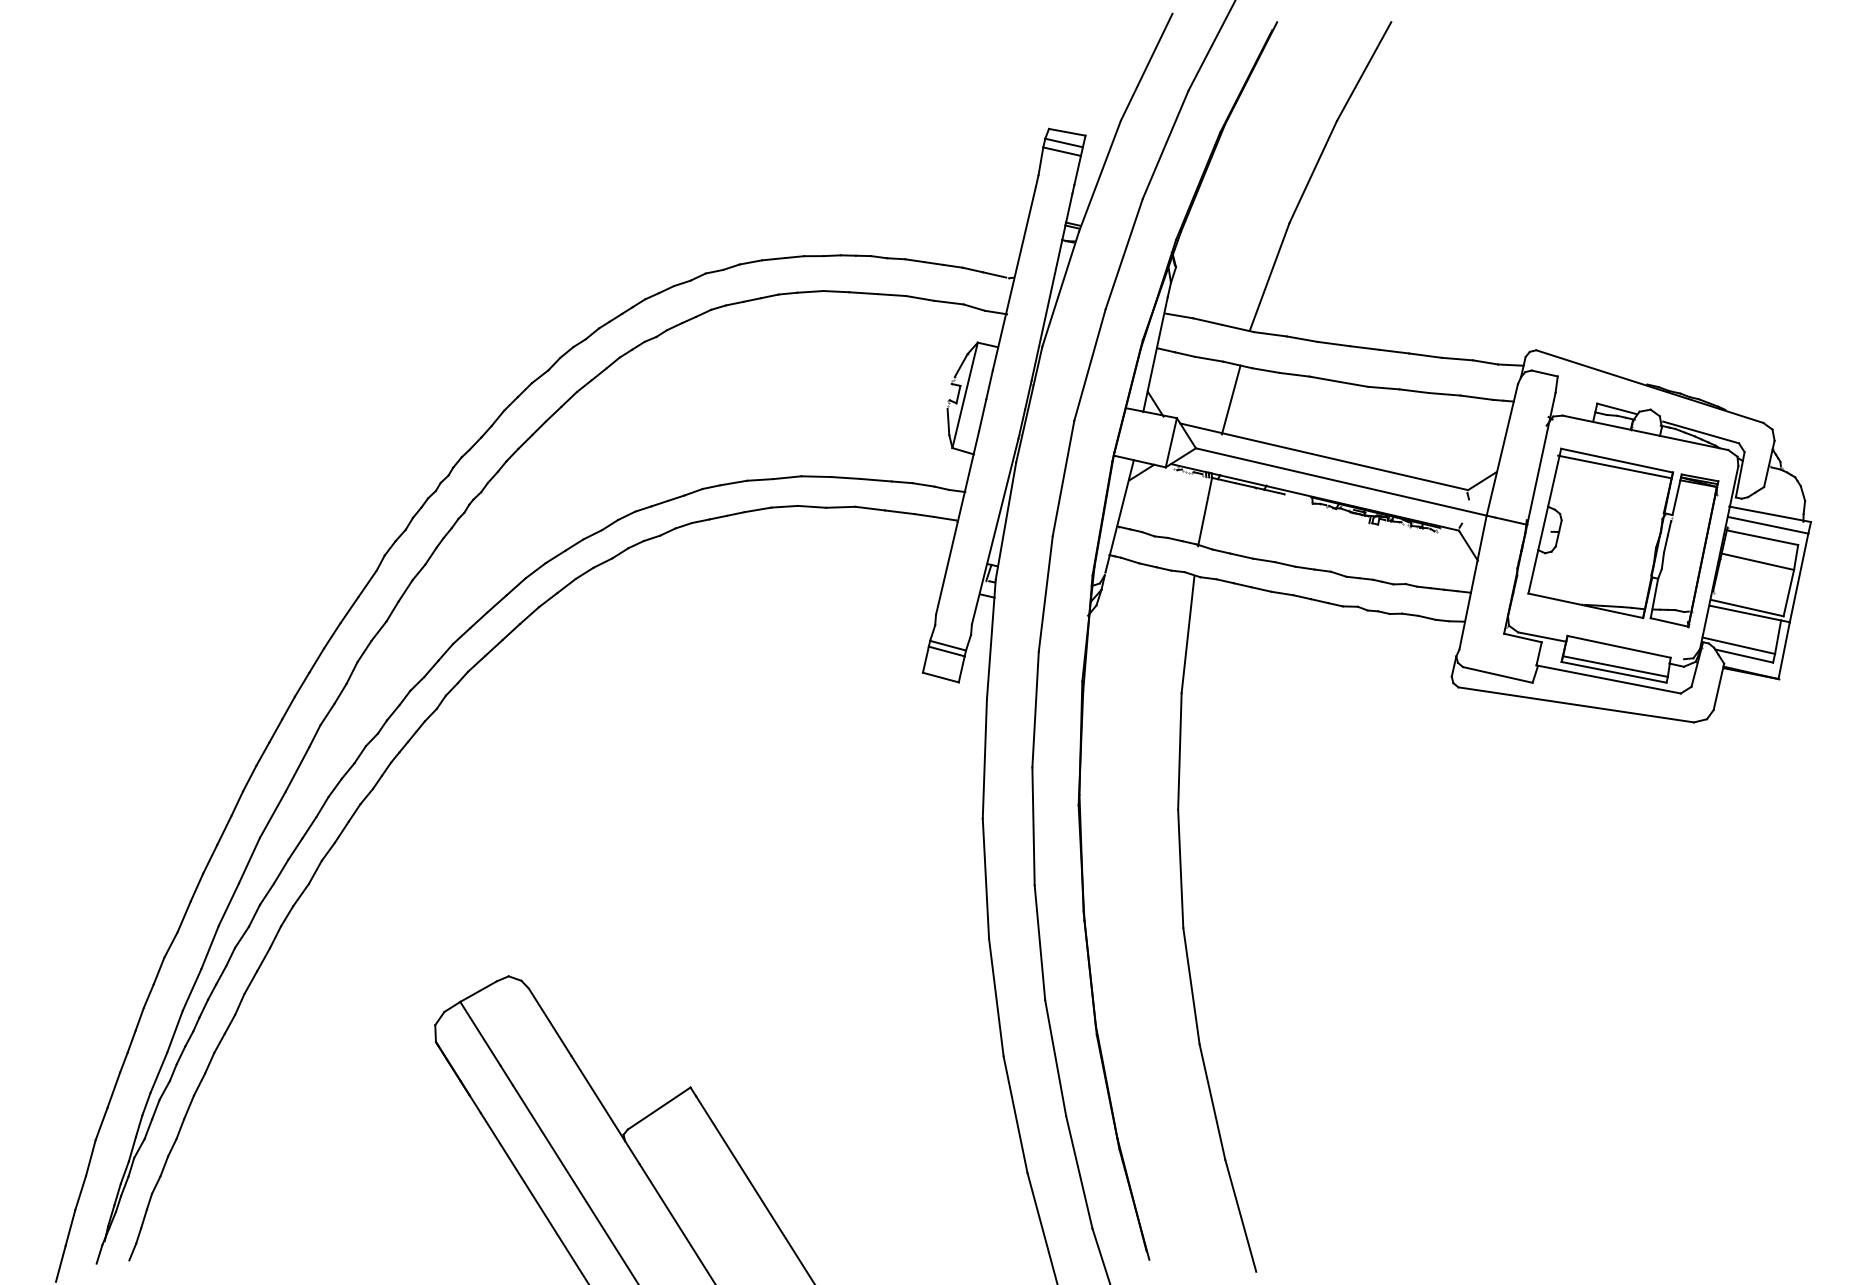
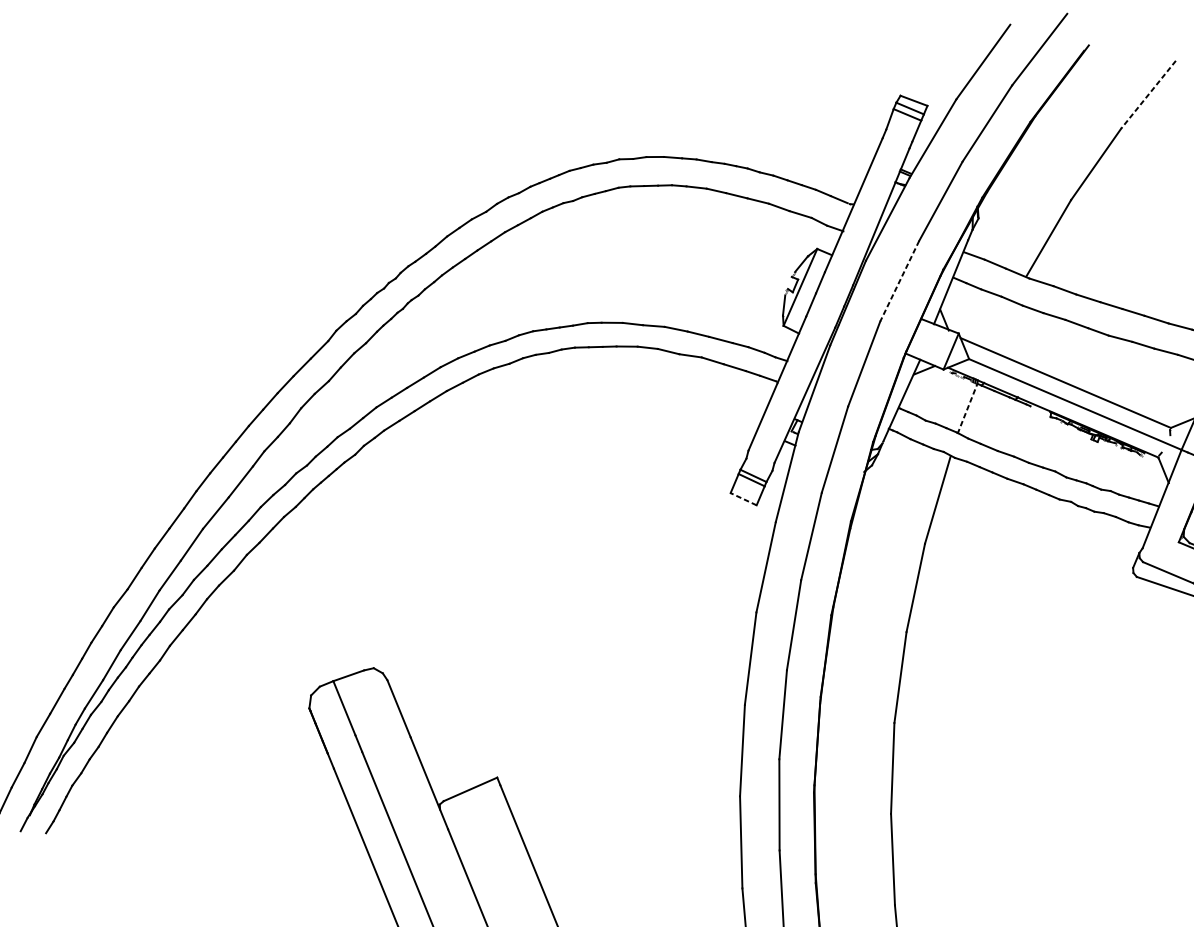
line: (1363, 72) -> (1147, 95), solid -> dashed
line: (1089, 365) -> (899, 281), solid -> dashed
line: (1230, 399) -> (1002, 326), removed
line: (1205, 512) -> (967, 409), solid -> dashed
line: (940, 677) -> (743, 499), solid -> dashed

